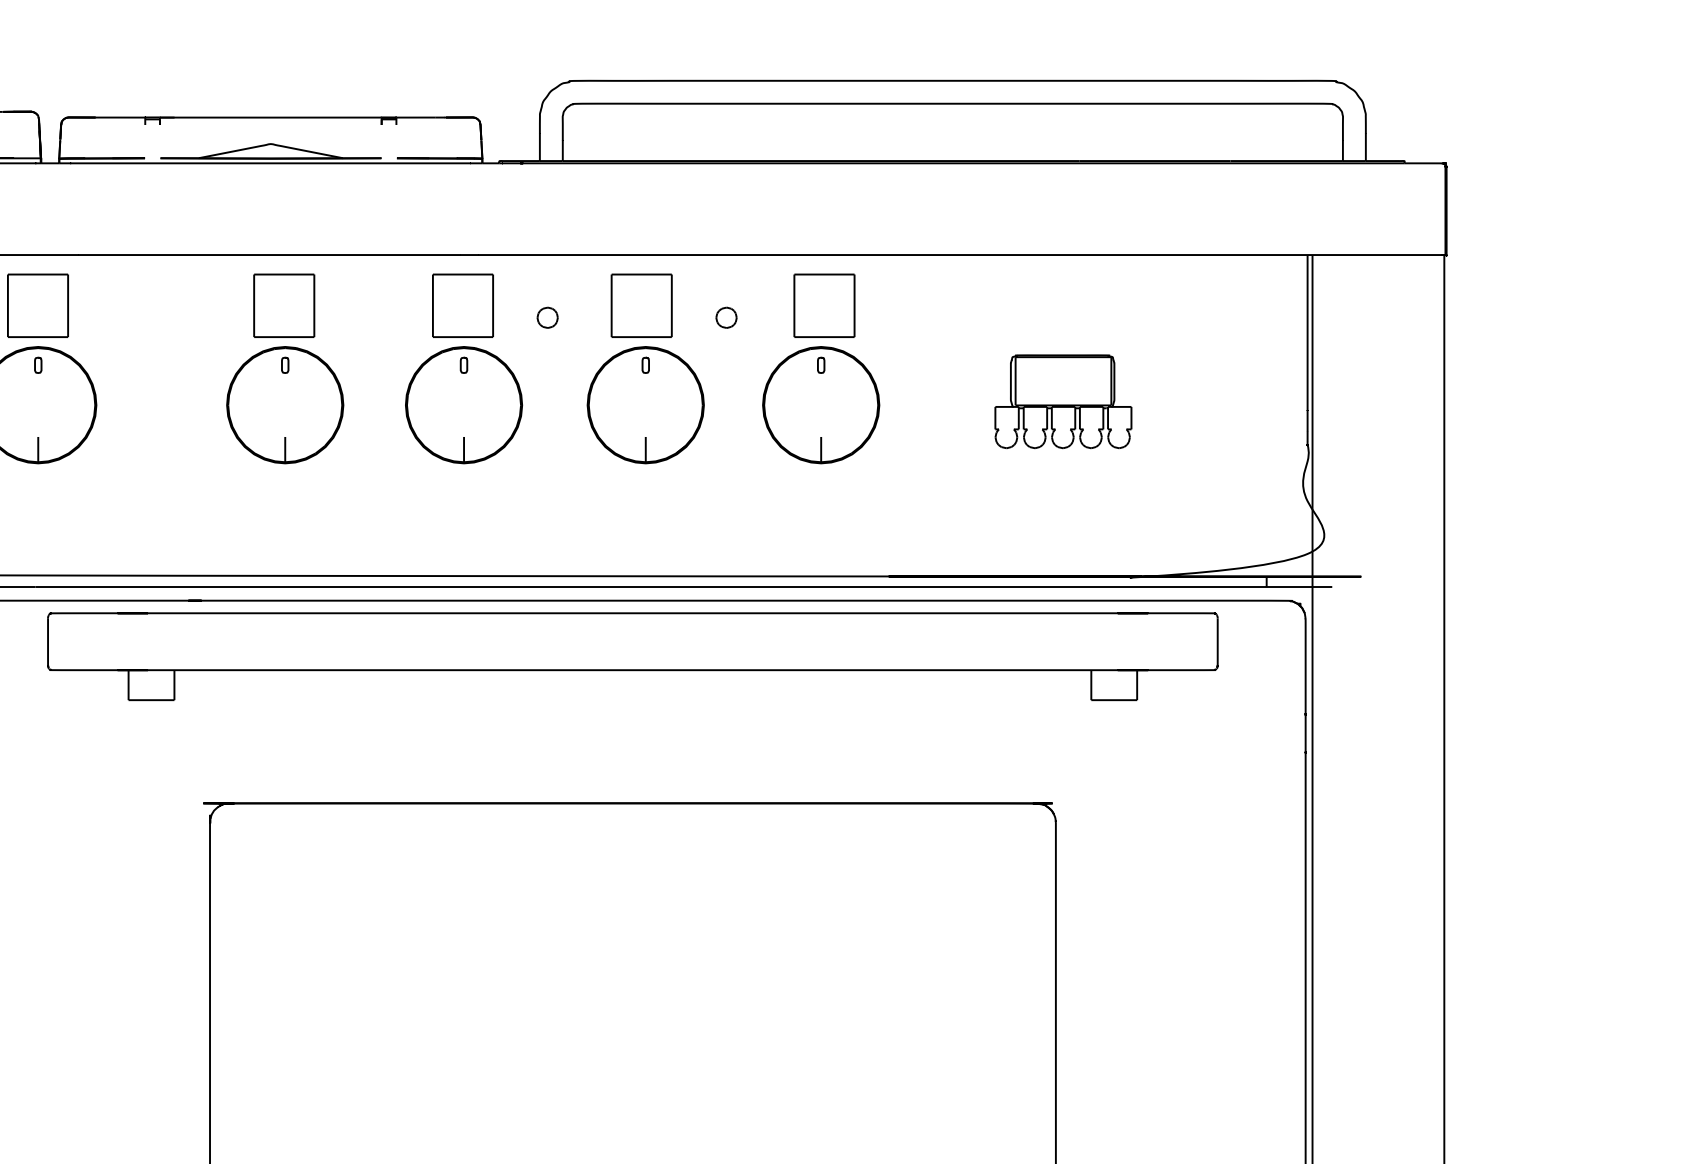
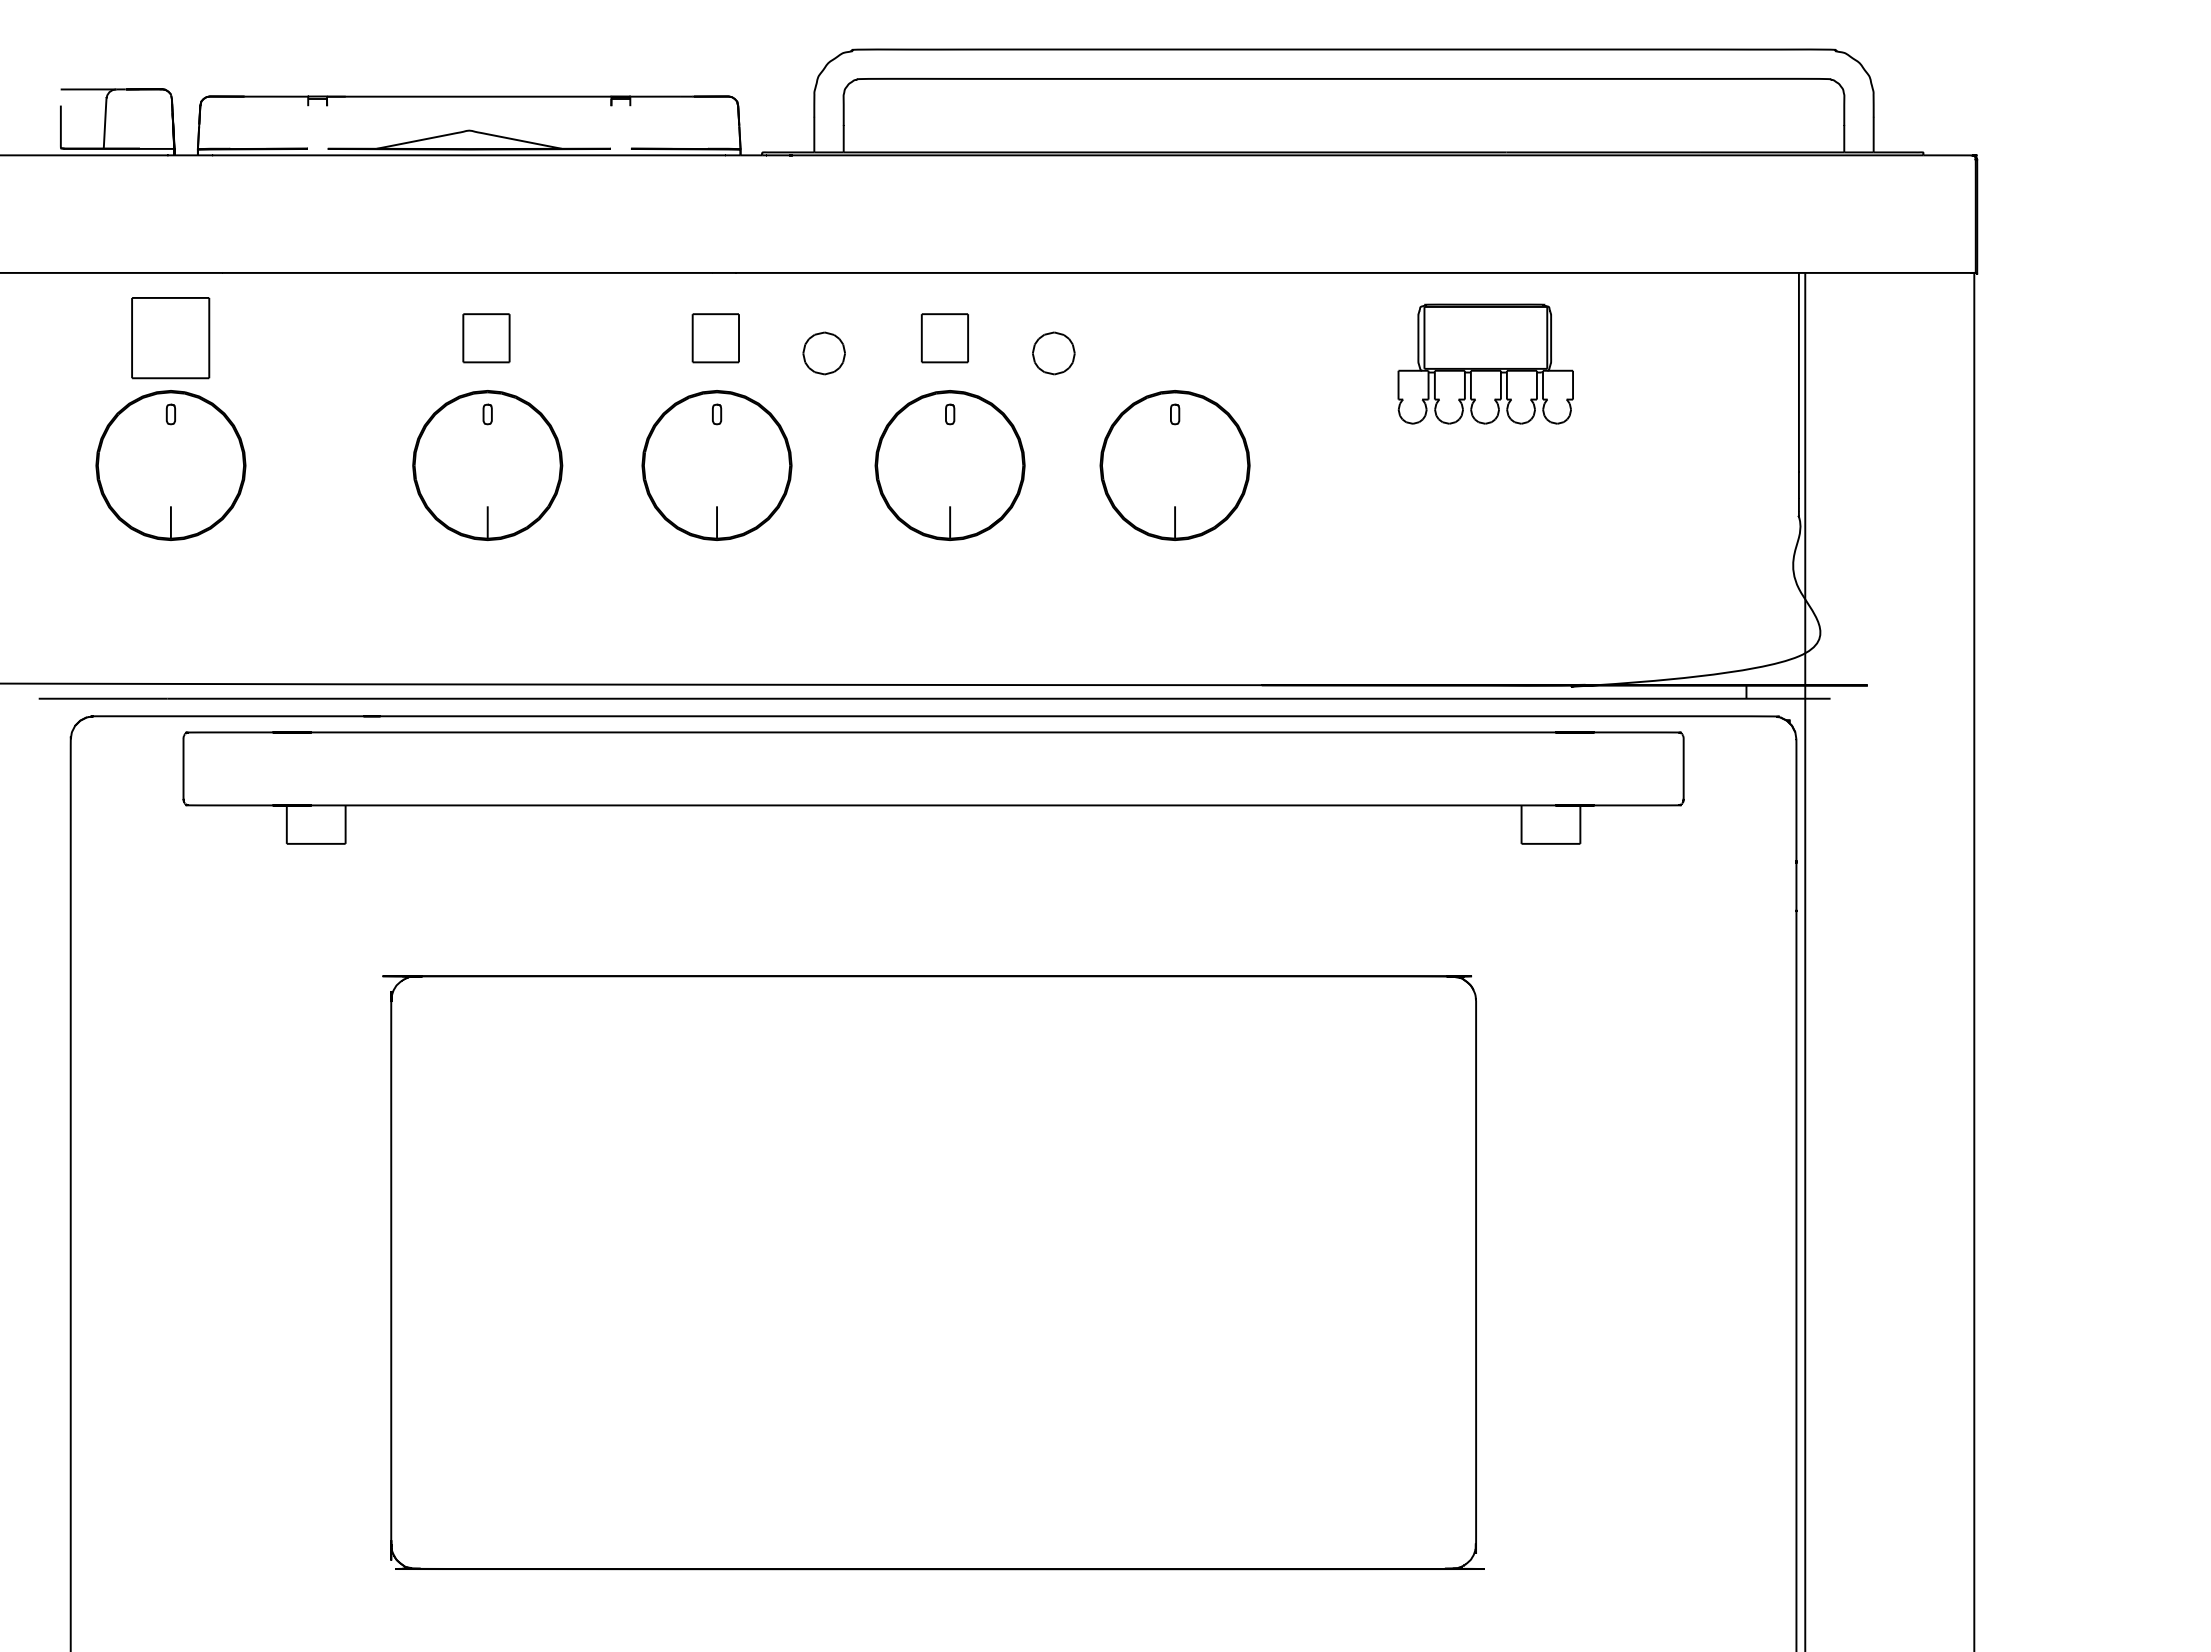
part: (284, 306) -> (486, 338), size x0.6
part: (462, 306) -> (715, 338), size x0.6
part: (641, 306) -> (944, 338), size x0.6
part: (823, 306) -> (1178, 338), removed
part: (547, 317) -> (824, 353), size x1.6
part: (726, 317) -> (1053, 353), size x1.6
part: (1063, 401) -> (1485, 363), moved

